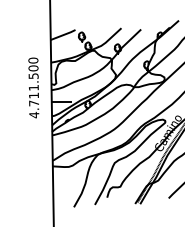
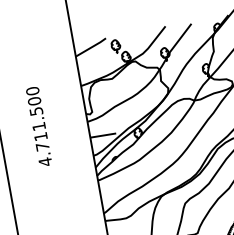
text: (33, 87) -> (38, 126), moved

